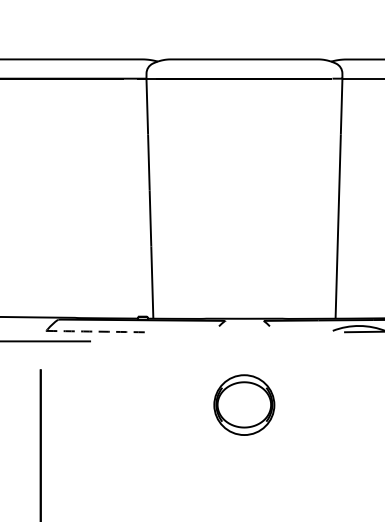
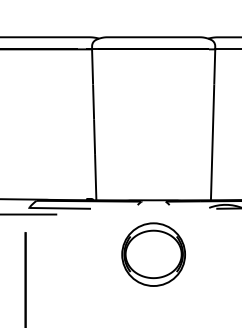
arc: (96, 331) -> (60, 208), dashed -> solid
part: (244, 404) -> (153, 254), size x1.67

